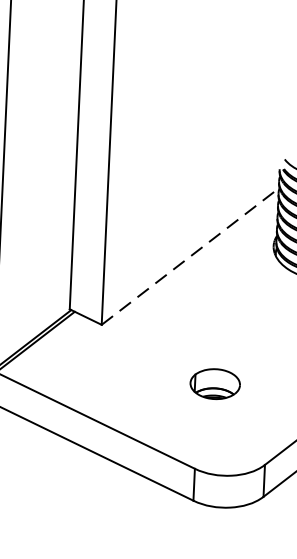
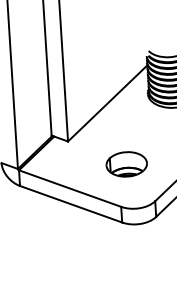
line: (192, 254) -> (108, 102), dashed -> solid
part: (214, 384) -> (126, 164), size x1.67

